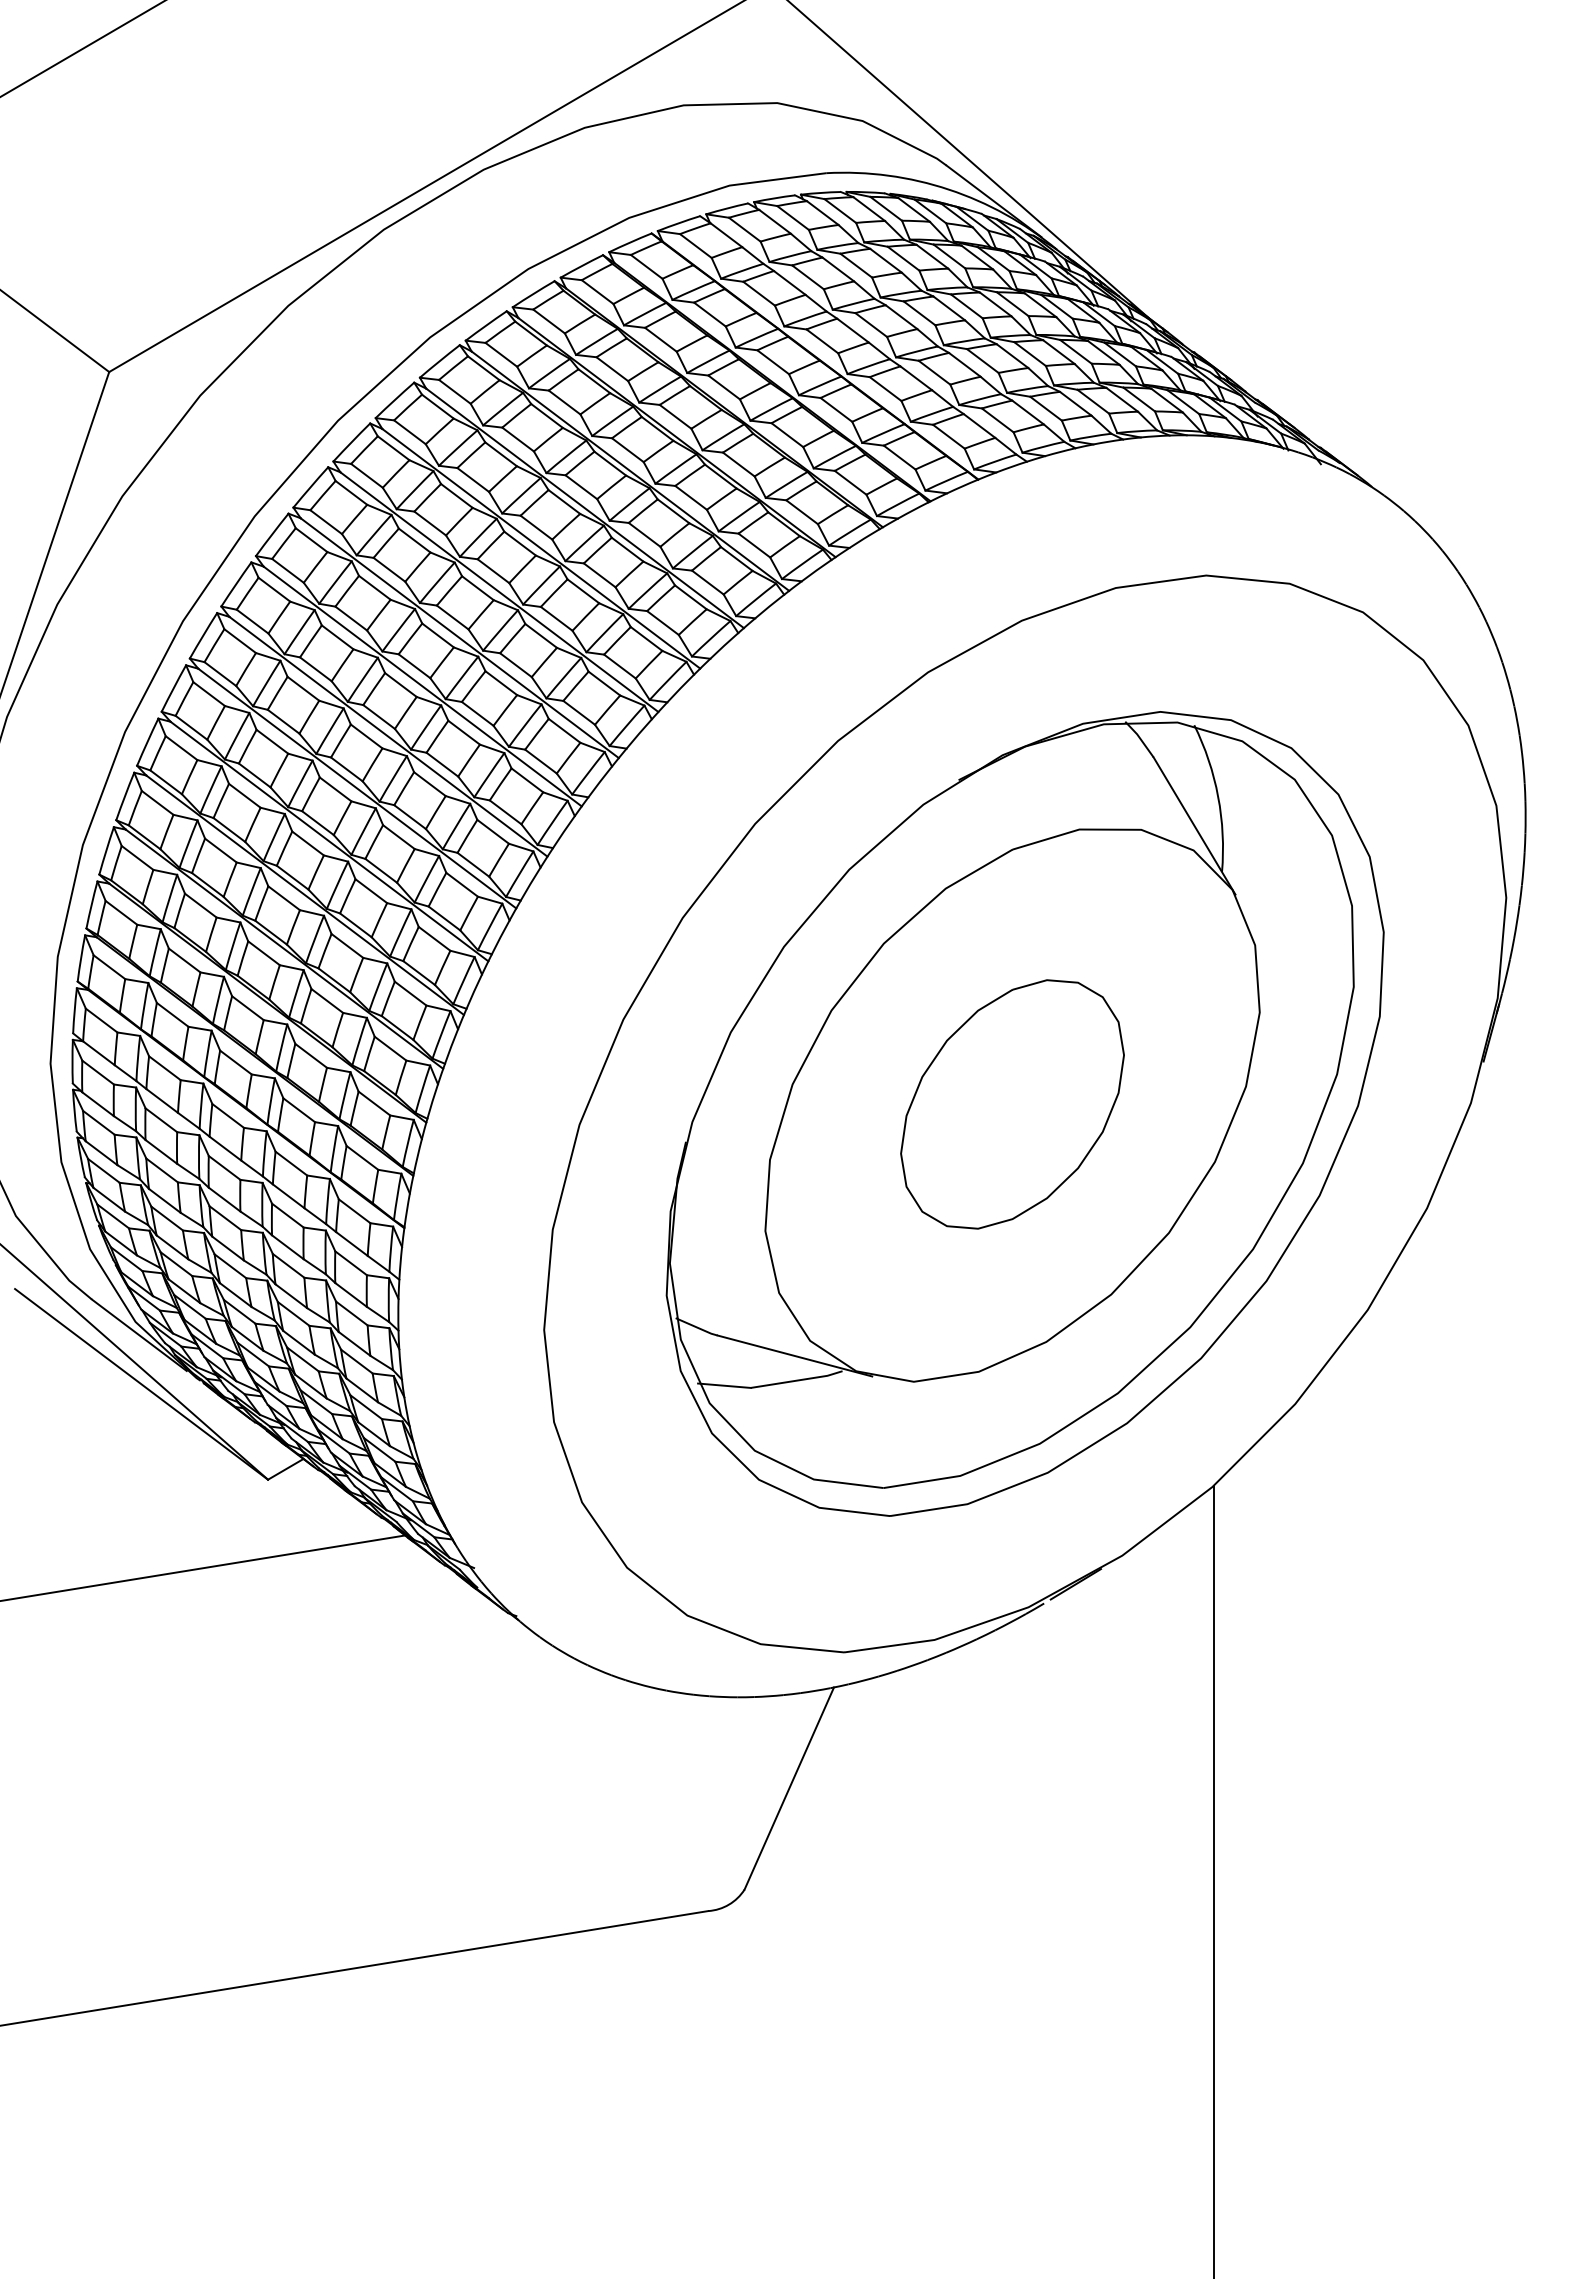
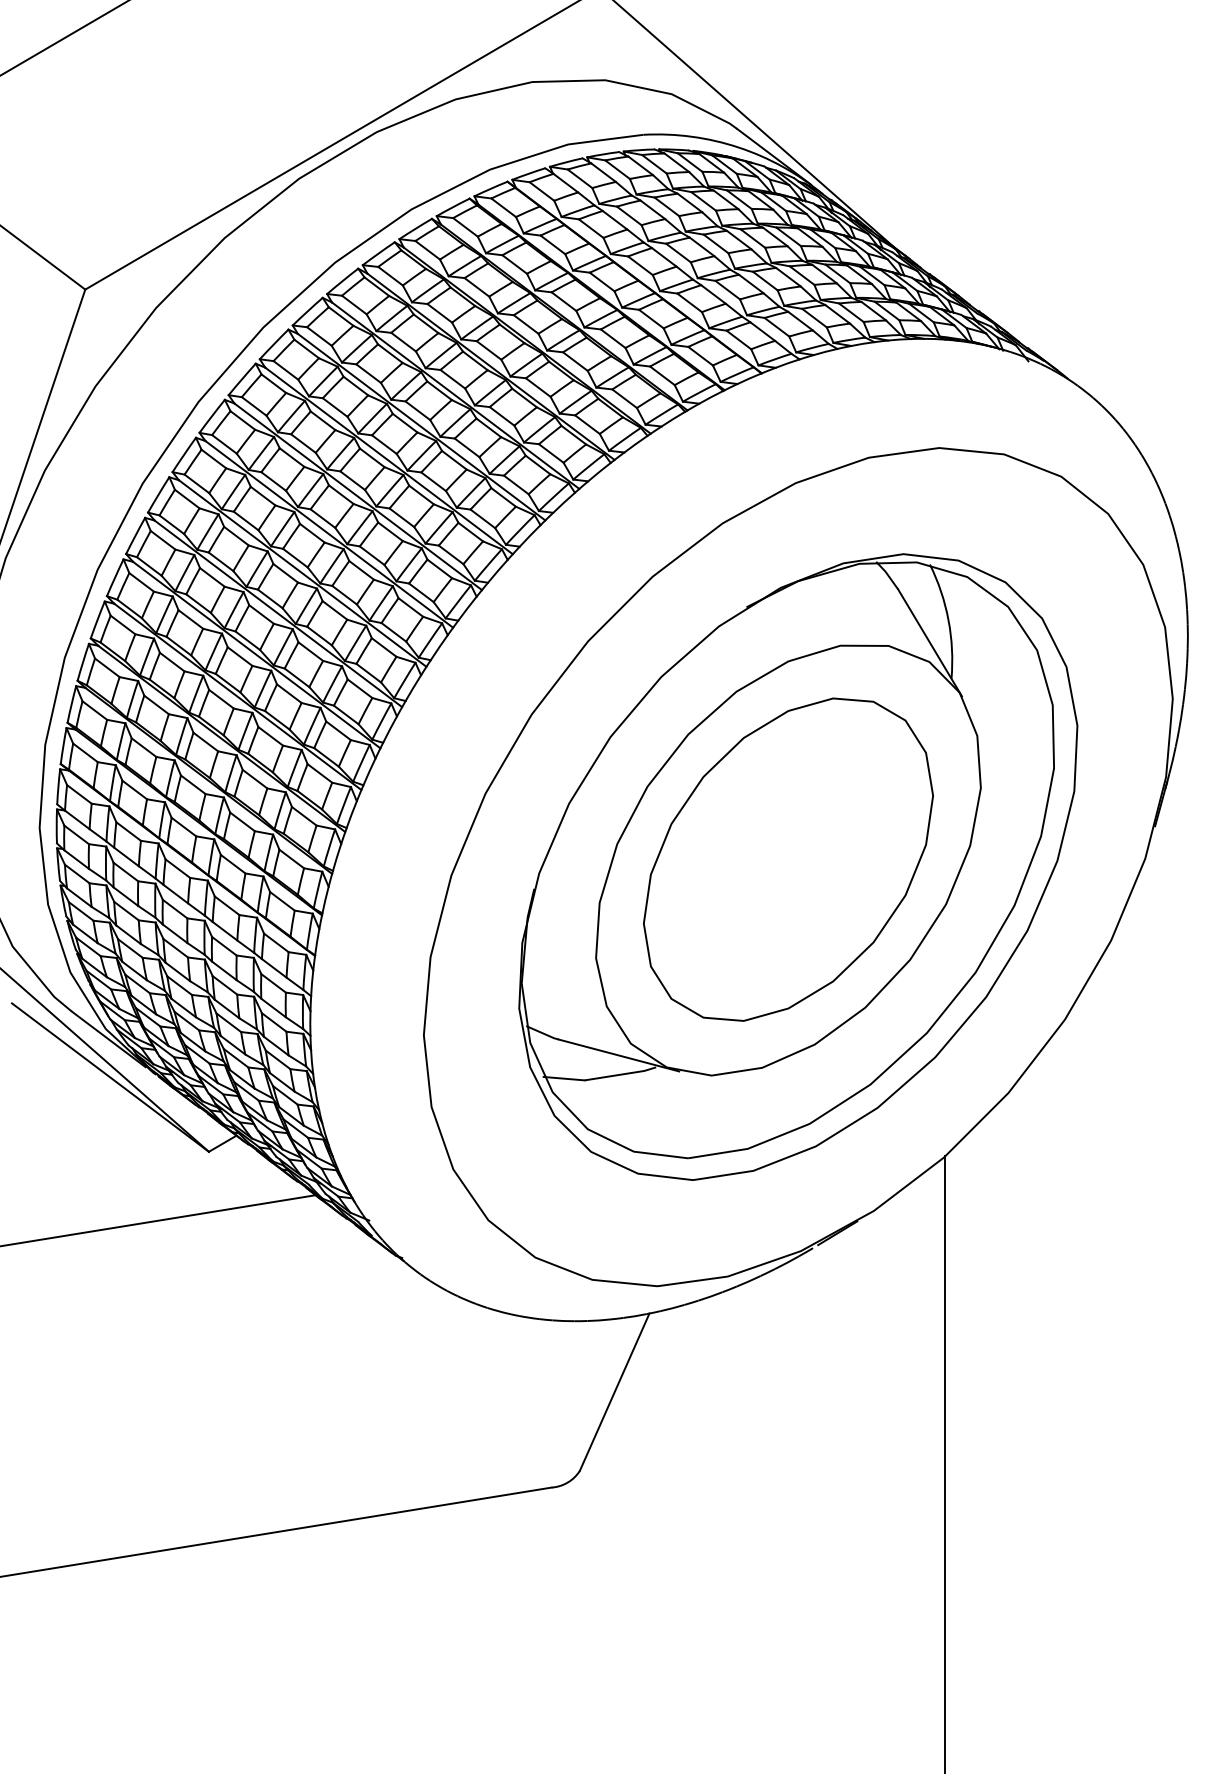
part: (1012, 1104) -> (788, 859), size x1.67

